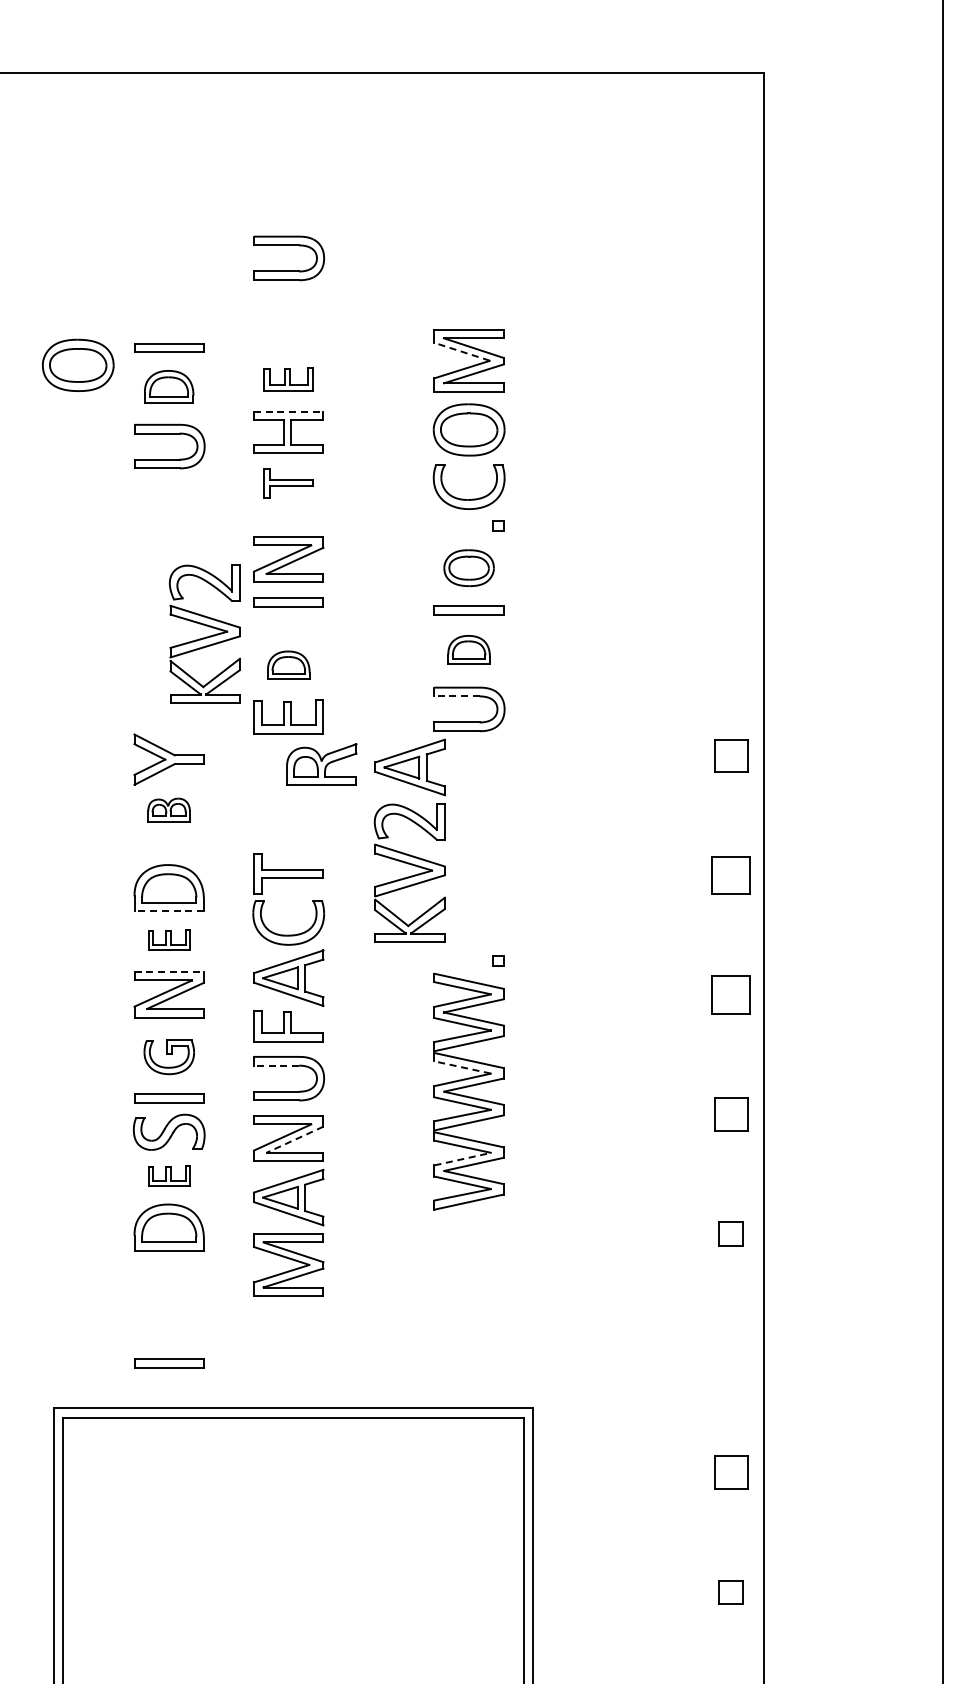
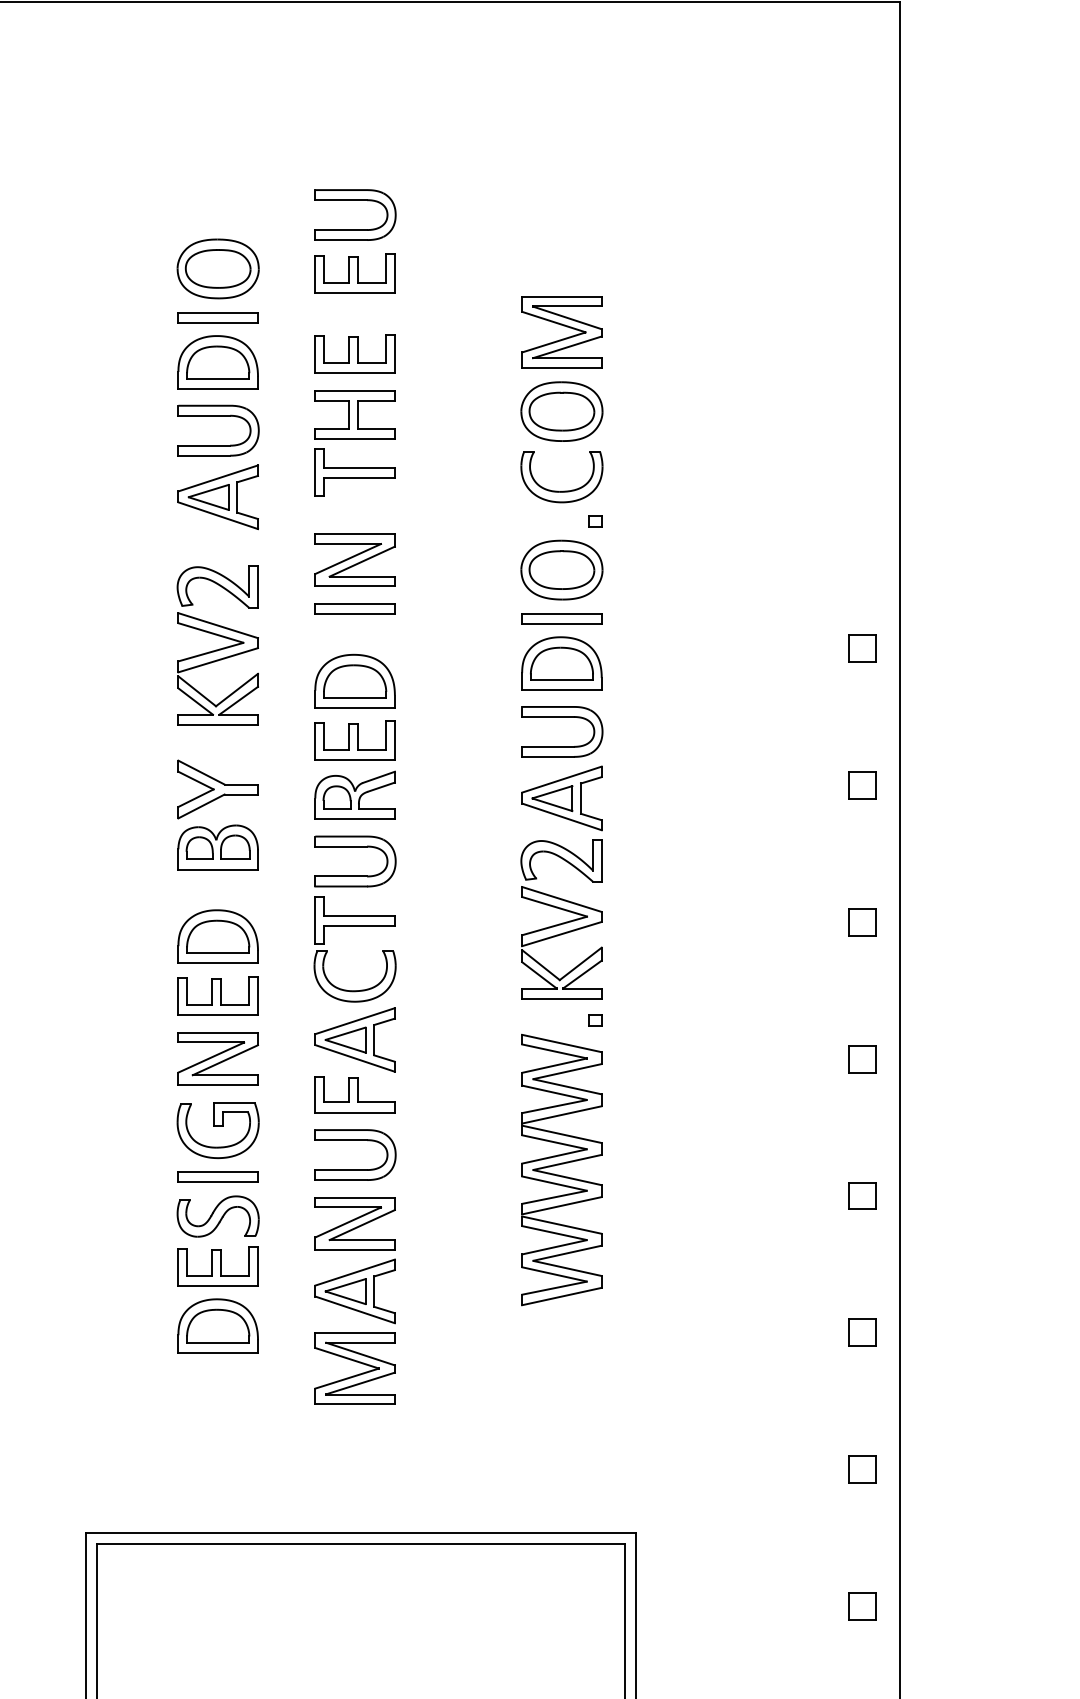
part: (288, 309) -> (354, 273), added
line: (461, 351) -> (553, 321), dashed -> solid
part: (78, 364) -> (218, 267), moved
part: (288, 379) -> (354, 353), size x1.43
part: (168, 386) -> (217, 361), size x1.43
line: (288, 411) -> (354, 390), dashed -> solid
part: (288, 483) -> (354, 473), size x1.43
part: (168, 504) -> (217, 497), added
part: (468, 567) -> (561, 569), size x1.43
part: (204, 633) -> (217, 644), moved
part: (730, 636) -> (861, 648), added
part: (468, 649) -> (561, 663), size x1.67
part: (288, 665) -> (354, 681), size x1.67
line: (457, 696) -> (548, 717), dashed -> solid
part: (730, 755) -> (861, 784), size x0.71
part: (321, 764) -> (354, 795), moved
part: (168, 809) -> (217, 846), size x1.67
part: (288, 809) -> (354, 846), added
part: (404, 852) -> (555, 895), moved
part: (730, 875) -> (861, 922), size x0.62
line: (169, 911) -> (218, 963), dashed -> solid
part: (169, 939) -> (218, 995), size x1.67
line: (169, 971) -> (218, 1032), dashed -> solid
part: (730, 994) -> (861, 1058), size x0.62
part: (169, 1057) -> (218, 1130), size x1.43
line: (276, 1065) -> (341, 1139), dashed -> solid
line: (462, 1067) -> (554, 1142), dashed -> solid
part: (730, 1114) -> (861, 1196), size x0.71
line: (294, 1139) -> (361, 1224), dashed -> solid
line: (462, 1159) -> (554, 1247), dashed -> solid
part: (169, 1175) -> (218, 1266), size x1.67
part: (730, 1353) -> (861, 1470), added
part: (169, 1363) -> (218, 1481), removed
part: (730, 1472) -> (861, 1606), size x0.71

